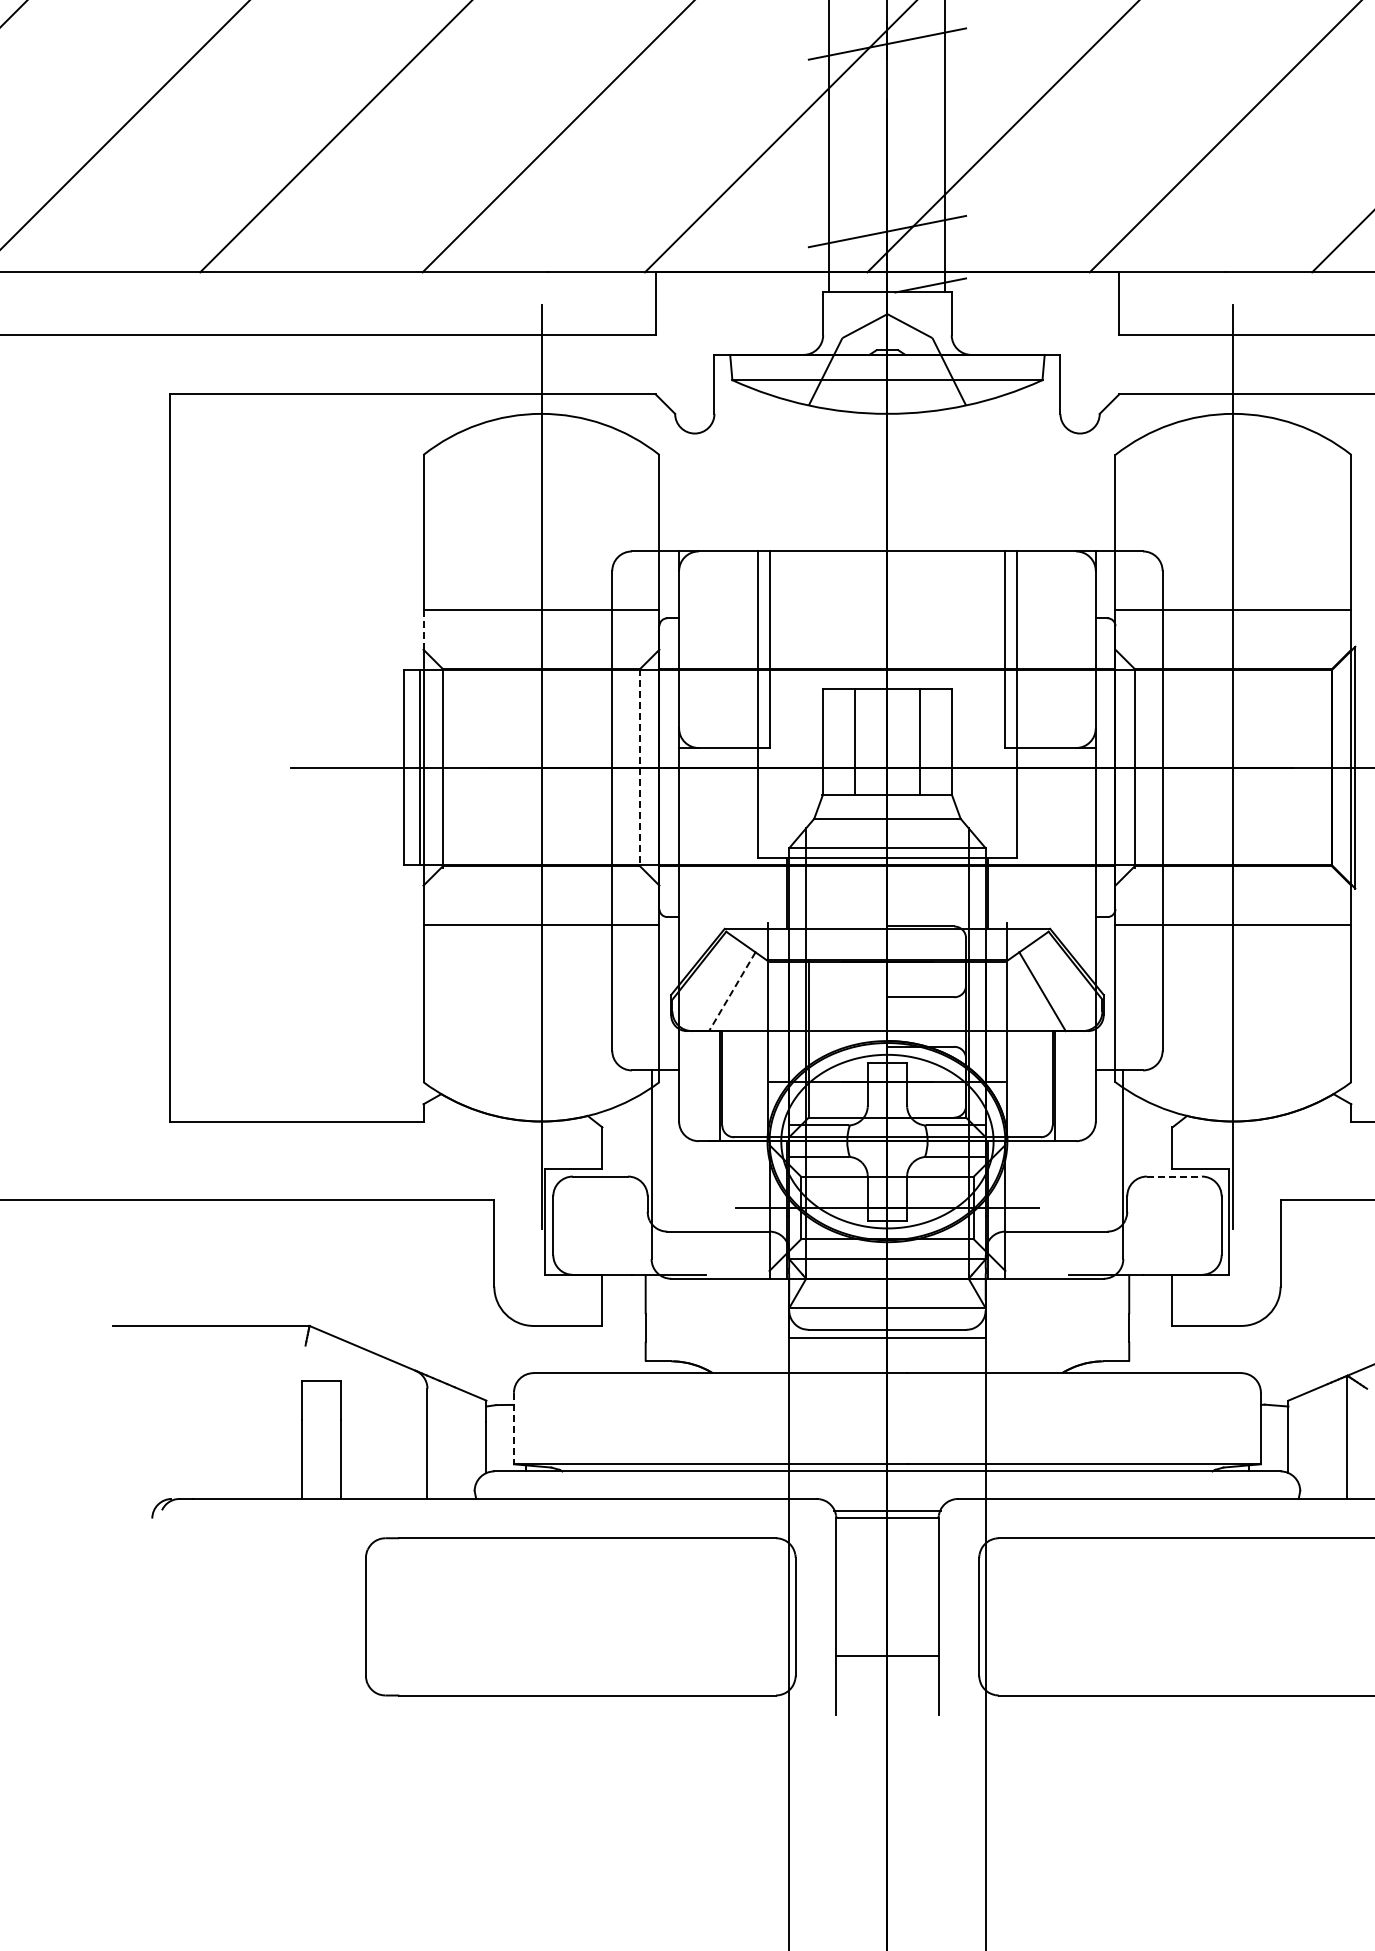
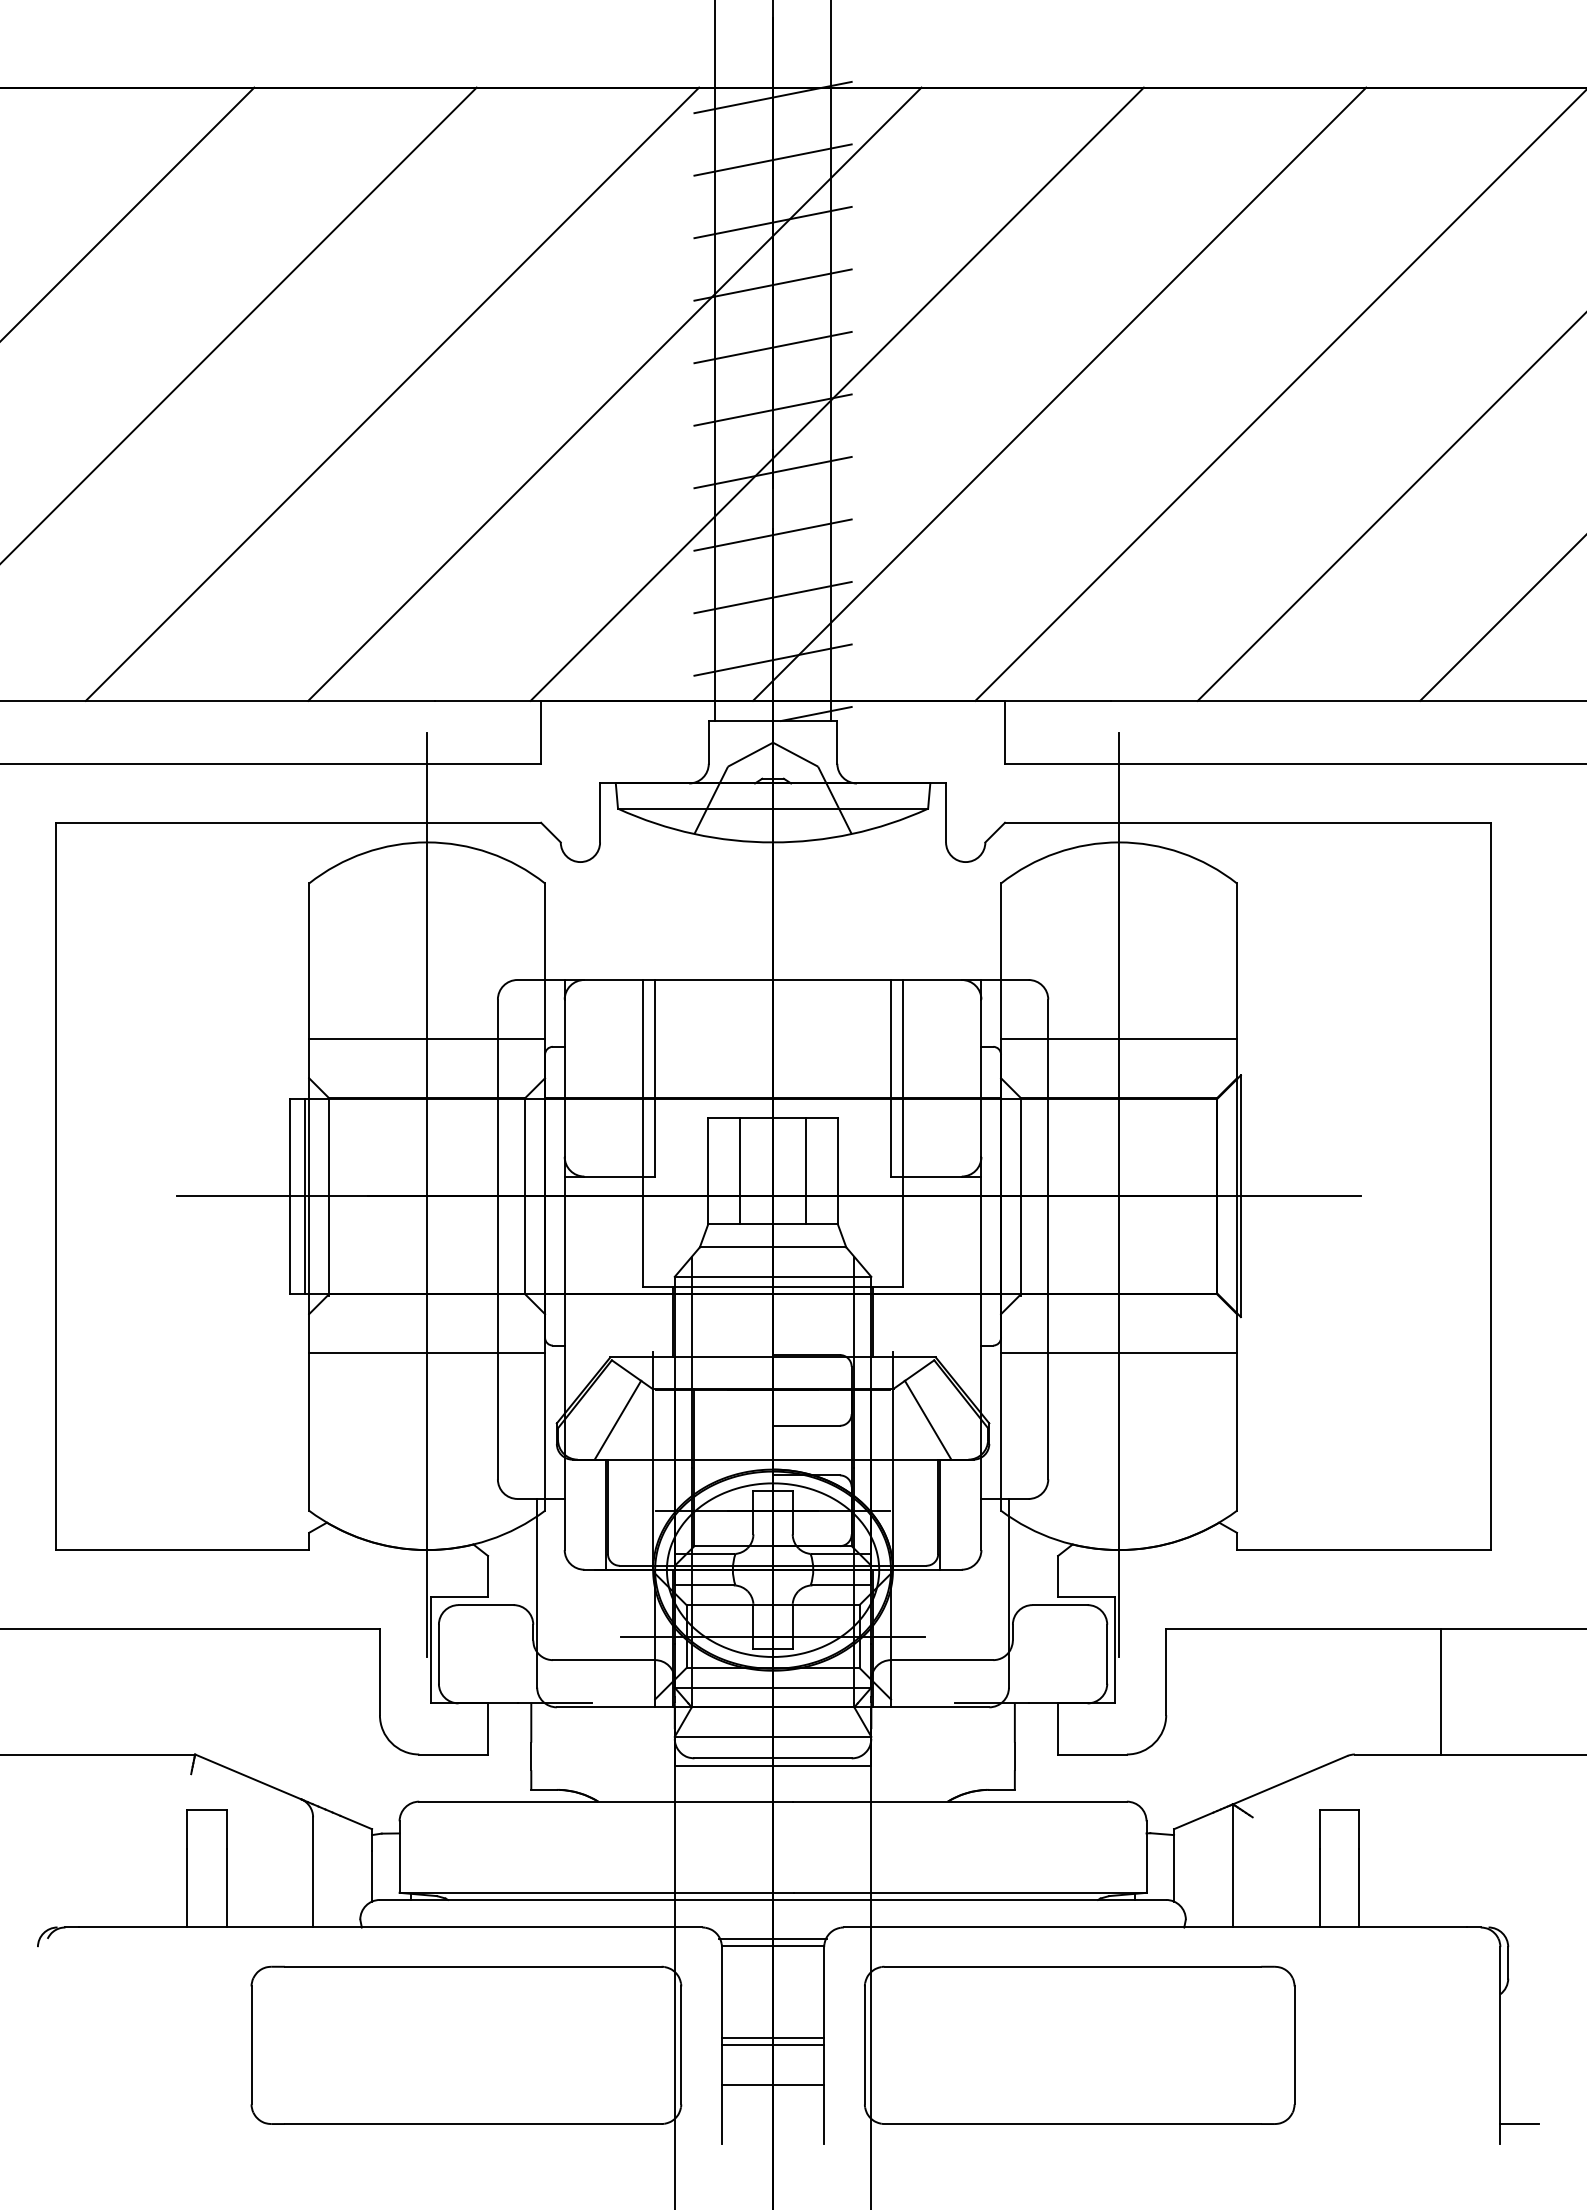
line: (886, 105) -> (772, 534), added
line: (886, 168) -> (772, 597), added
line: (423, 629) -> (309, 1058), dashed -> solid
line: (639, 767) -> (525, 1196), dashed -> solid
line: (731, 991) -> (617, 1420), dashed -> solid
line: (1174, 1176) -> (1060, 1605), dashed -> solid
line: (513, 1428) -> (399, 1857), dashed -> solid
line: (886, 1608) -> (772, 2037), added
line: (886, 1616) -> (772, 2045), added

